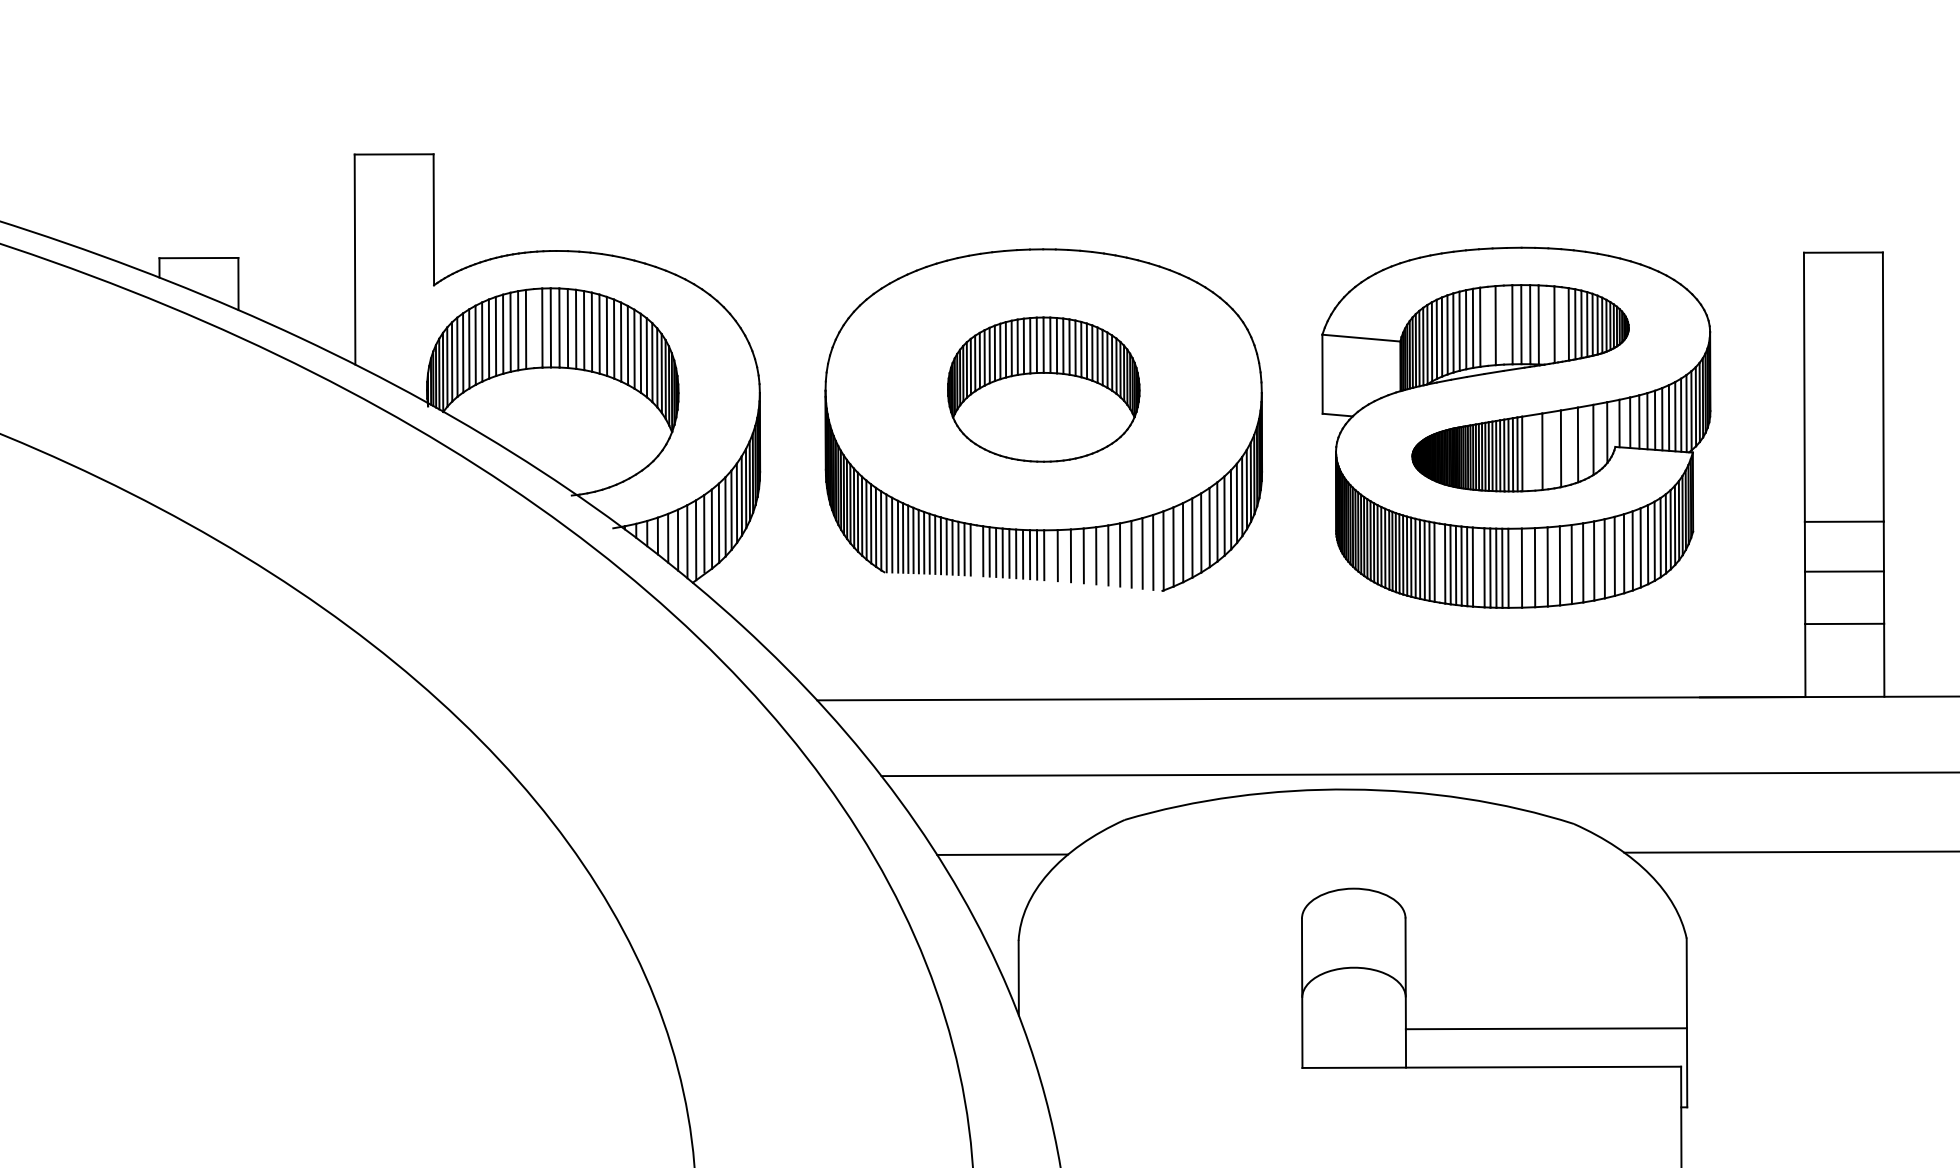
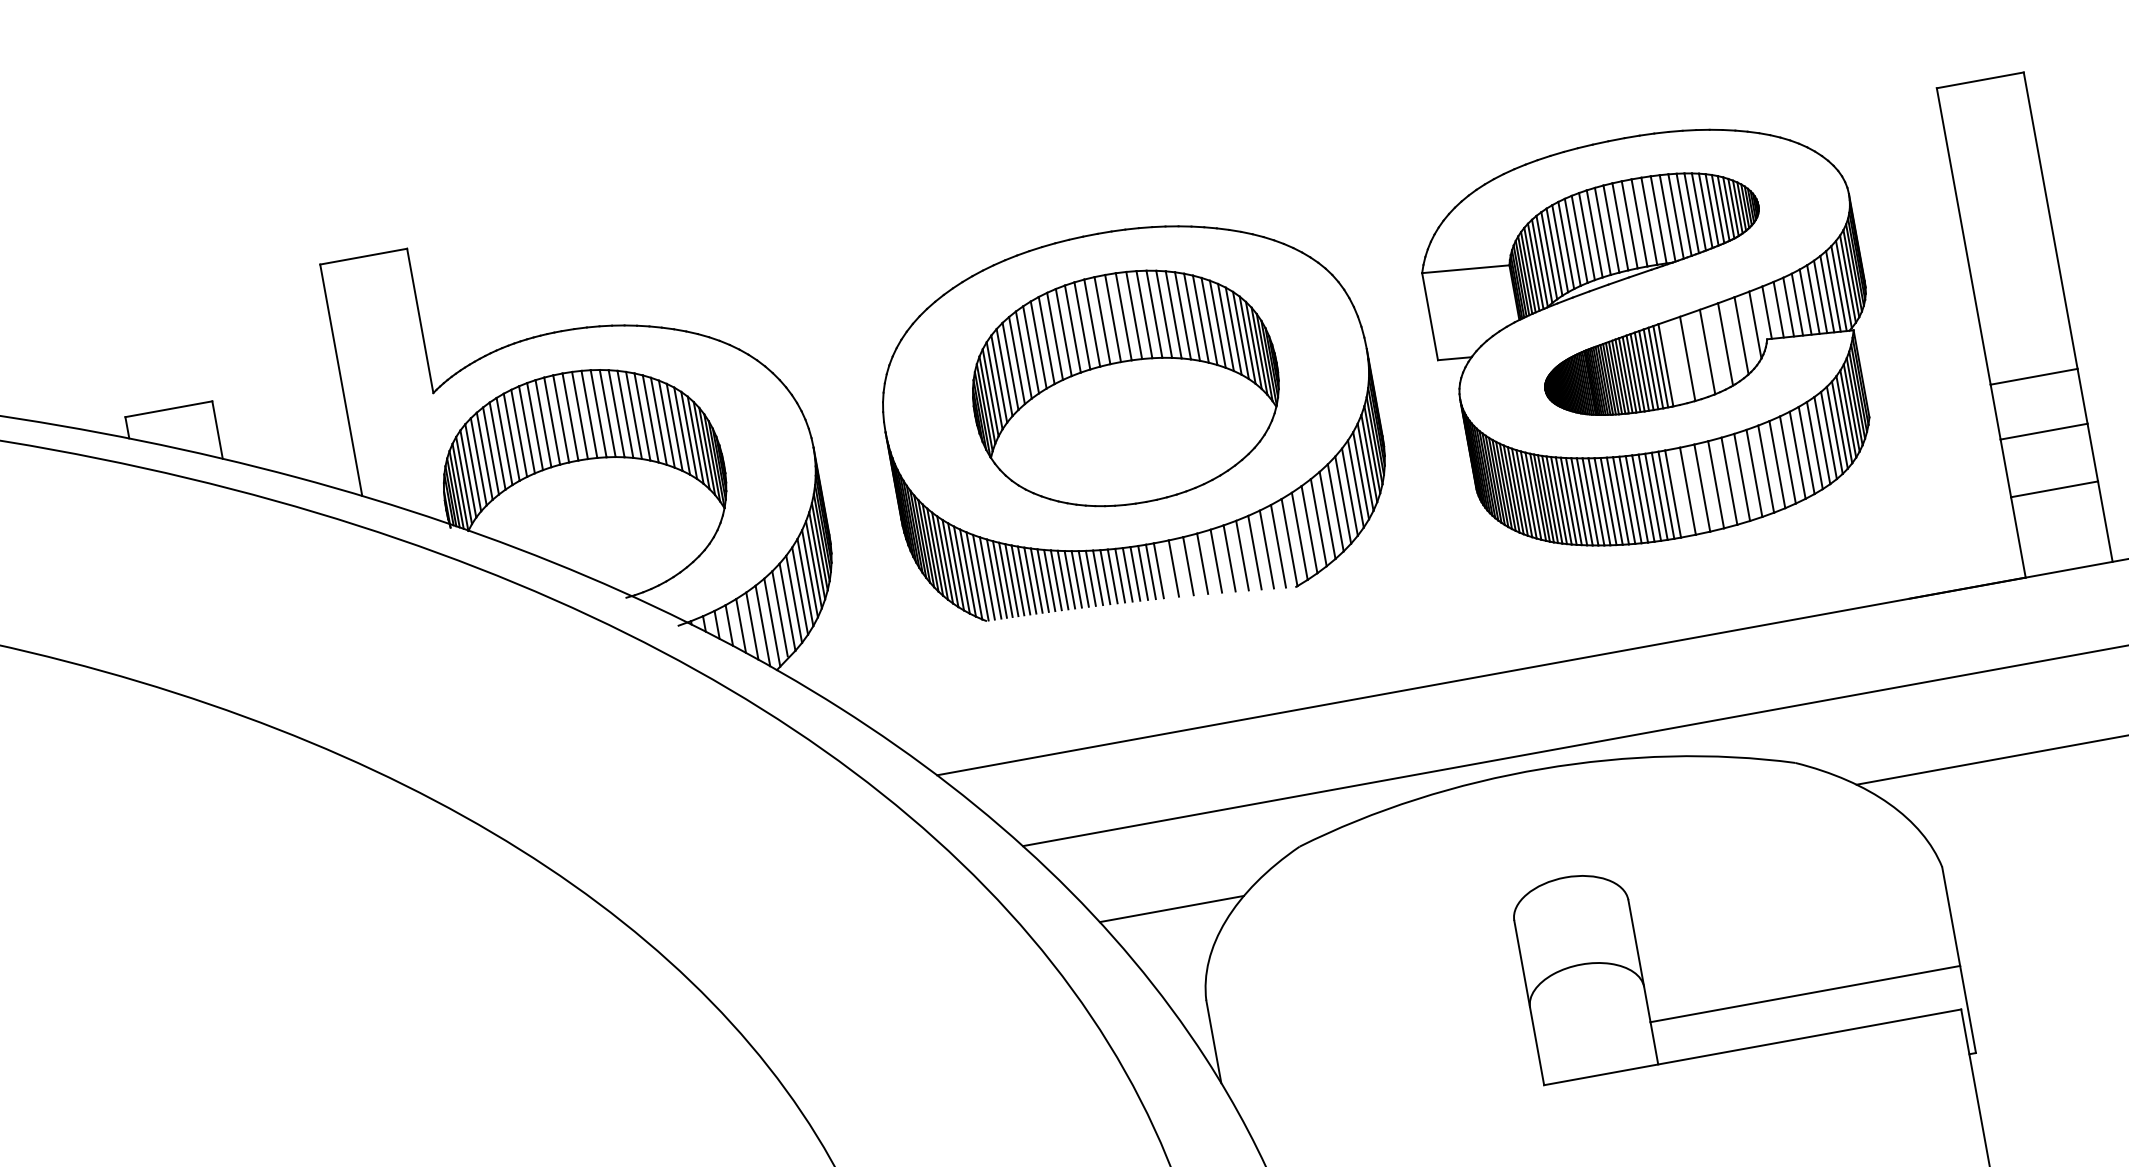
line: (1503, 324) -> (1619, 226), added
line: (1546, 324) -> (1667, 217), added
line: (1561, 324) -> (1683, 214), added
line: (1487, 325) -> (1602, 230), added
line: (533, 328) -> (551, 421), added
part: (1043, 389) -> (1125, 388), size x1.43
line: (976, 550) -> (1083, 578), added
line: (1439, 562) -> (1595, 501), added
line: (1478, 567) -> (1639, 499), added

